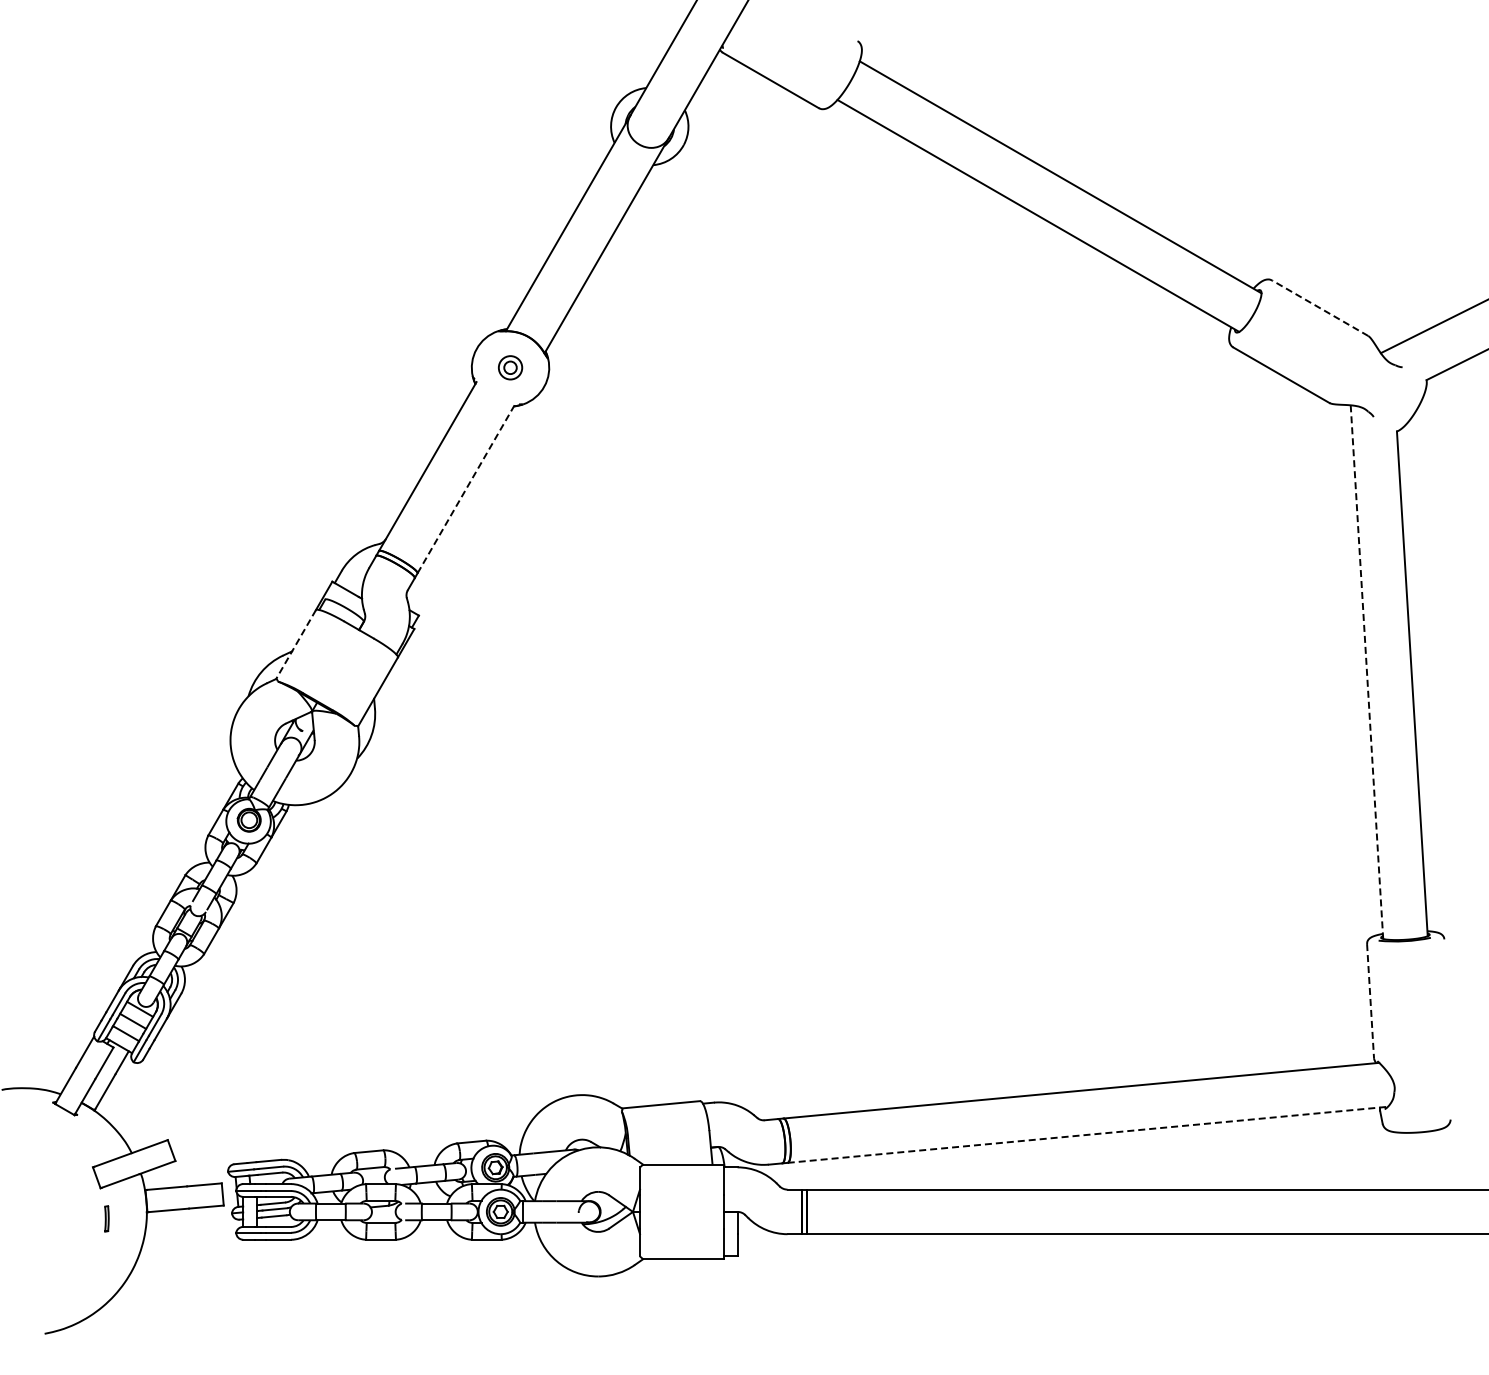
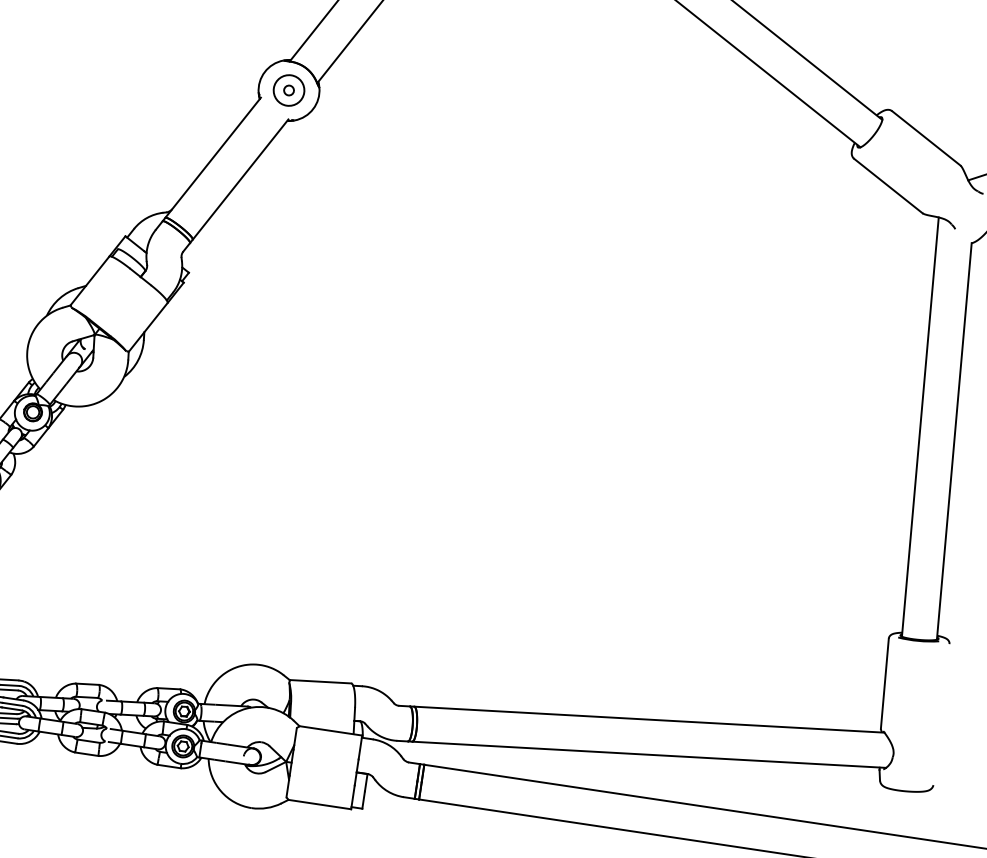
line: (1319, 308) -> (925, 138), dashed -> solid
circle: (510, 367) -> (289, 90), size x1.67
line: (466, 488) -> (240, 179), dashed -> solid
line: (296, 644) -> (90, 281), dashed -> solid
line: (1367, 672) -> (920, 427), dashed -> solid
line: (1370, 1001) -> (884, 683), dashed -> solid
line: (1088, 1134) -> (649, 754), dashed -> solid

